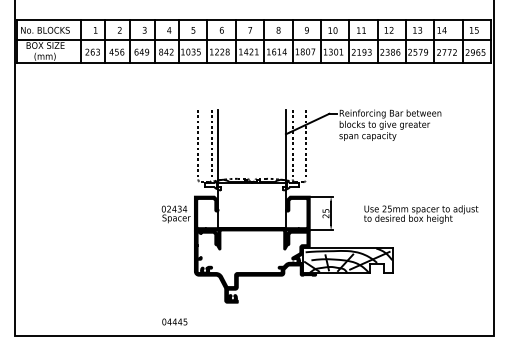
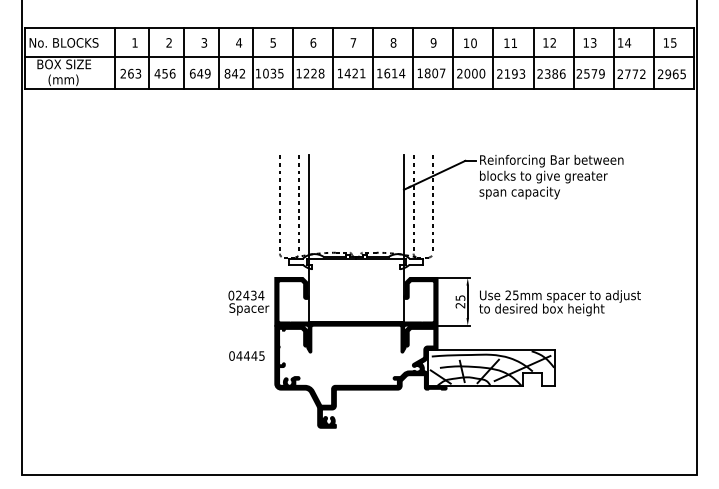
text: (333, 52) -> (471, 73), 1301 -> 2000
text: (420, 214) -> (559, 303), moved
text: (174, 321) -> (246, 355), moved

